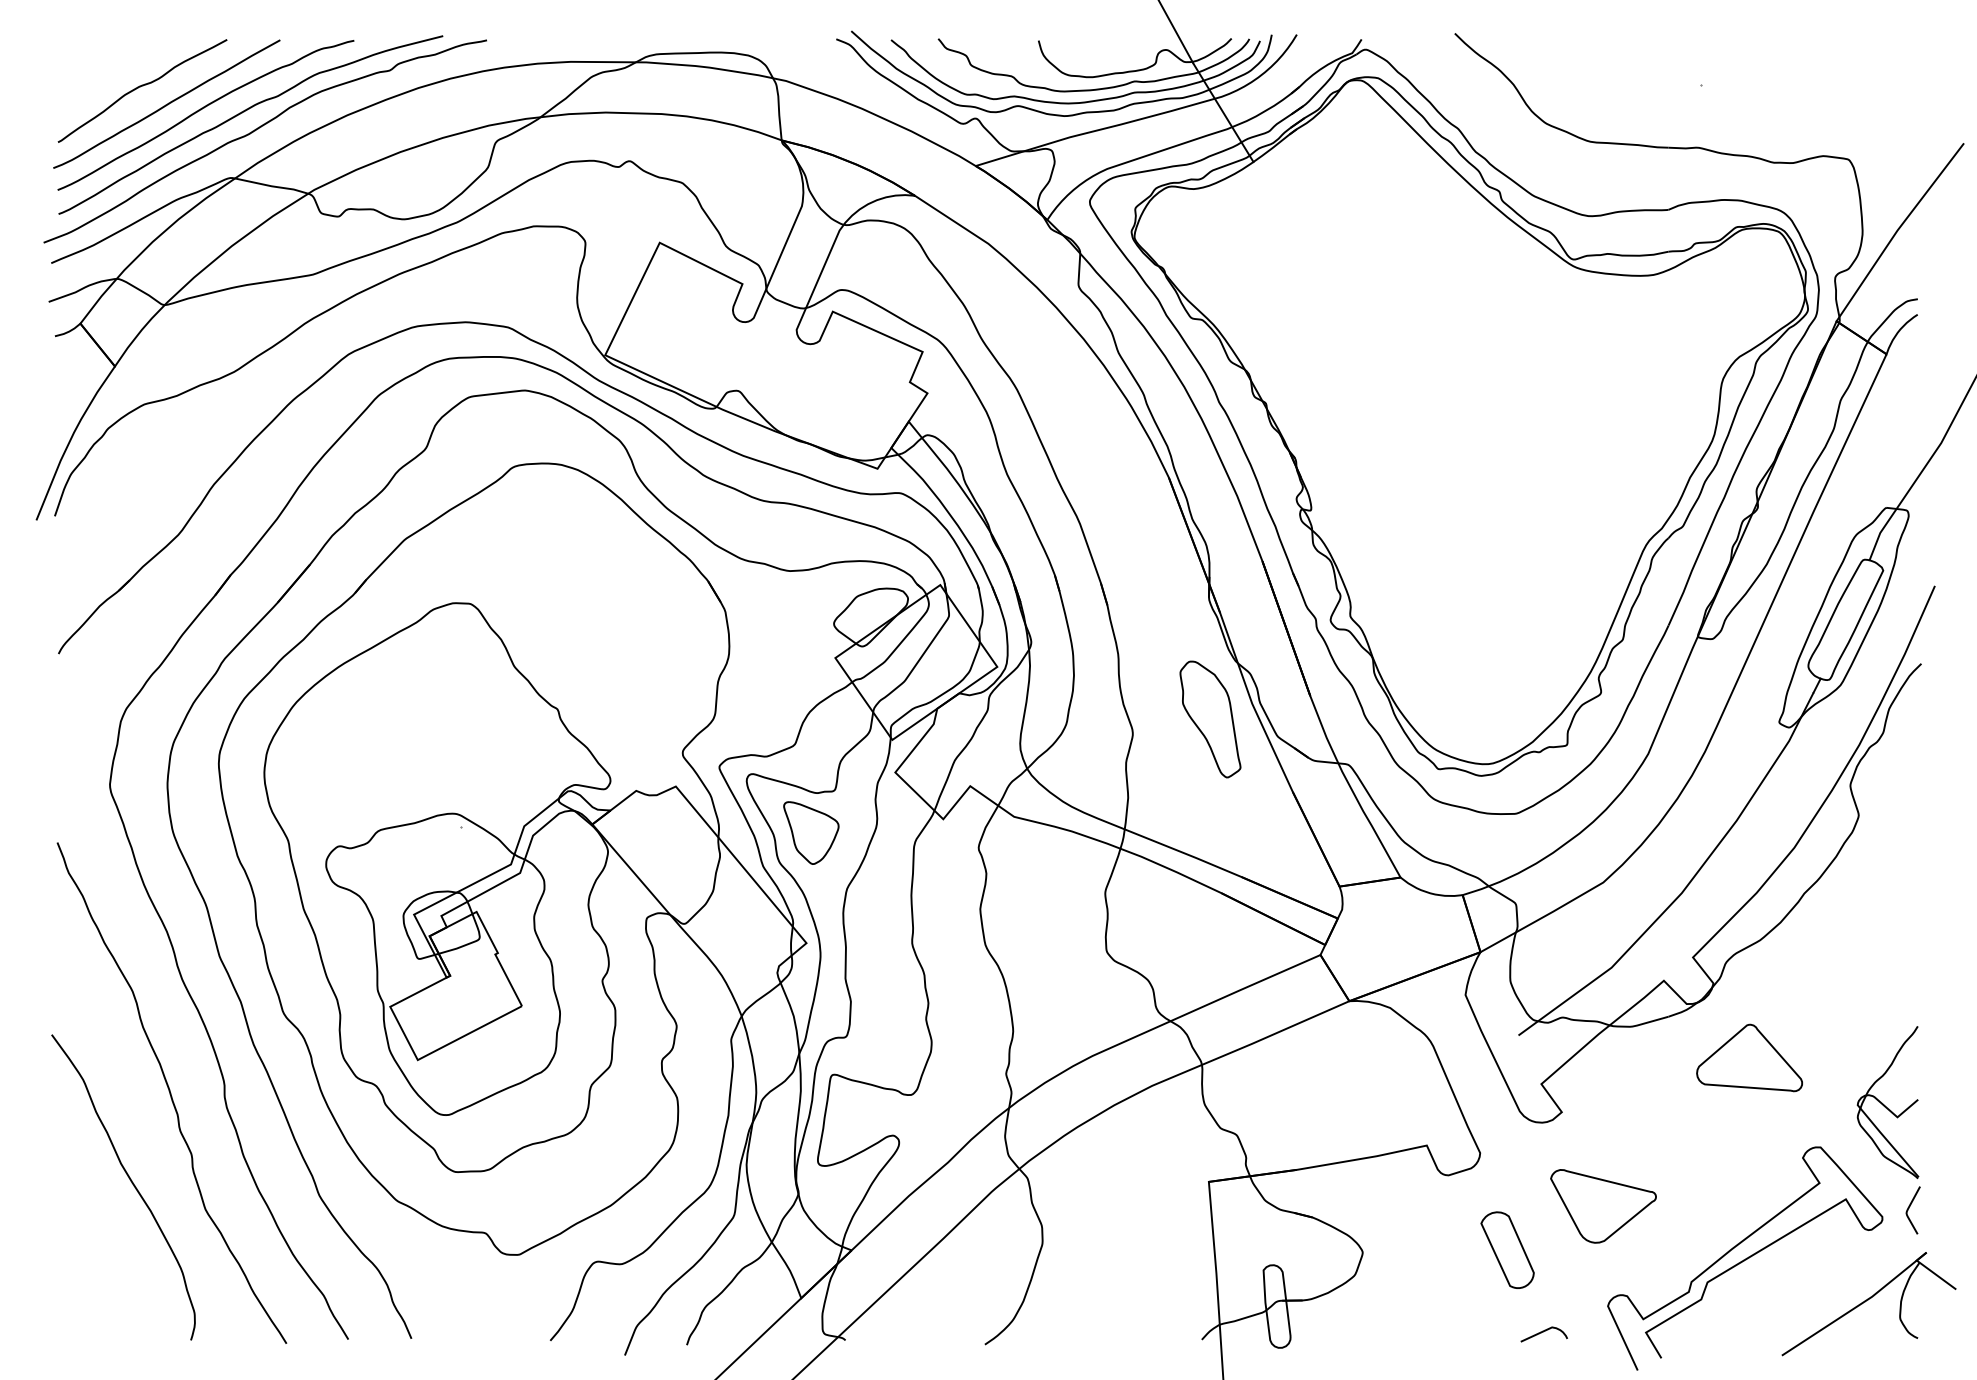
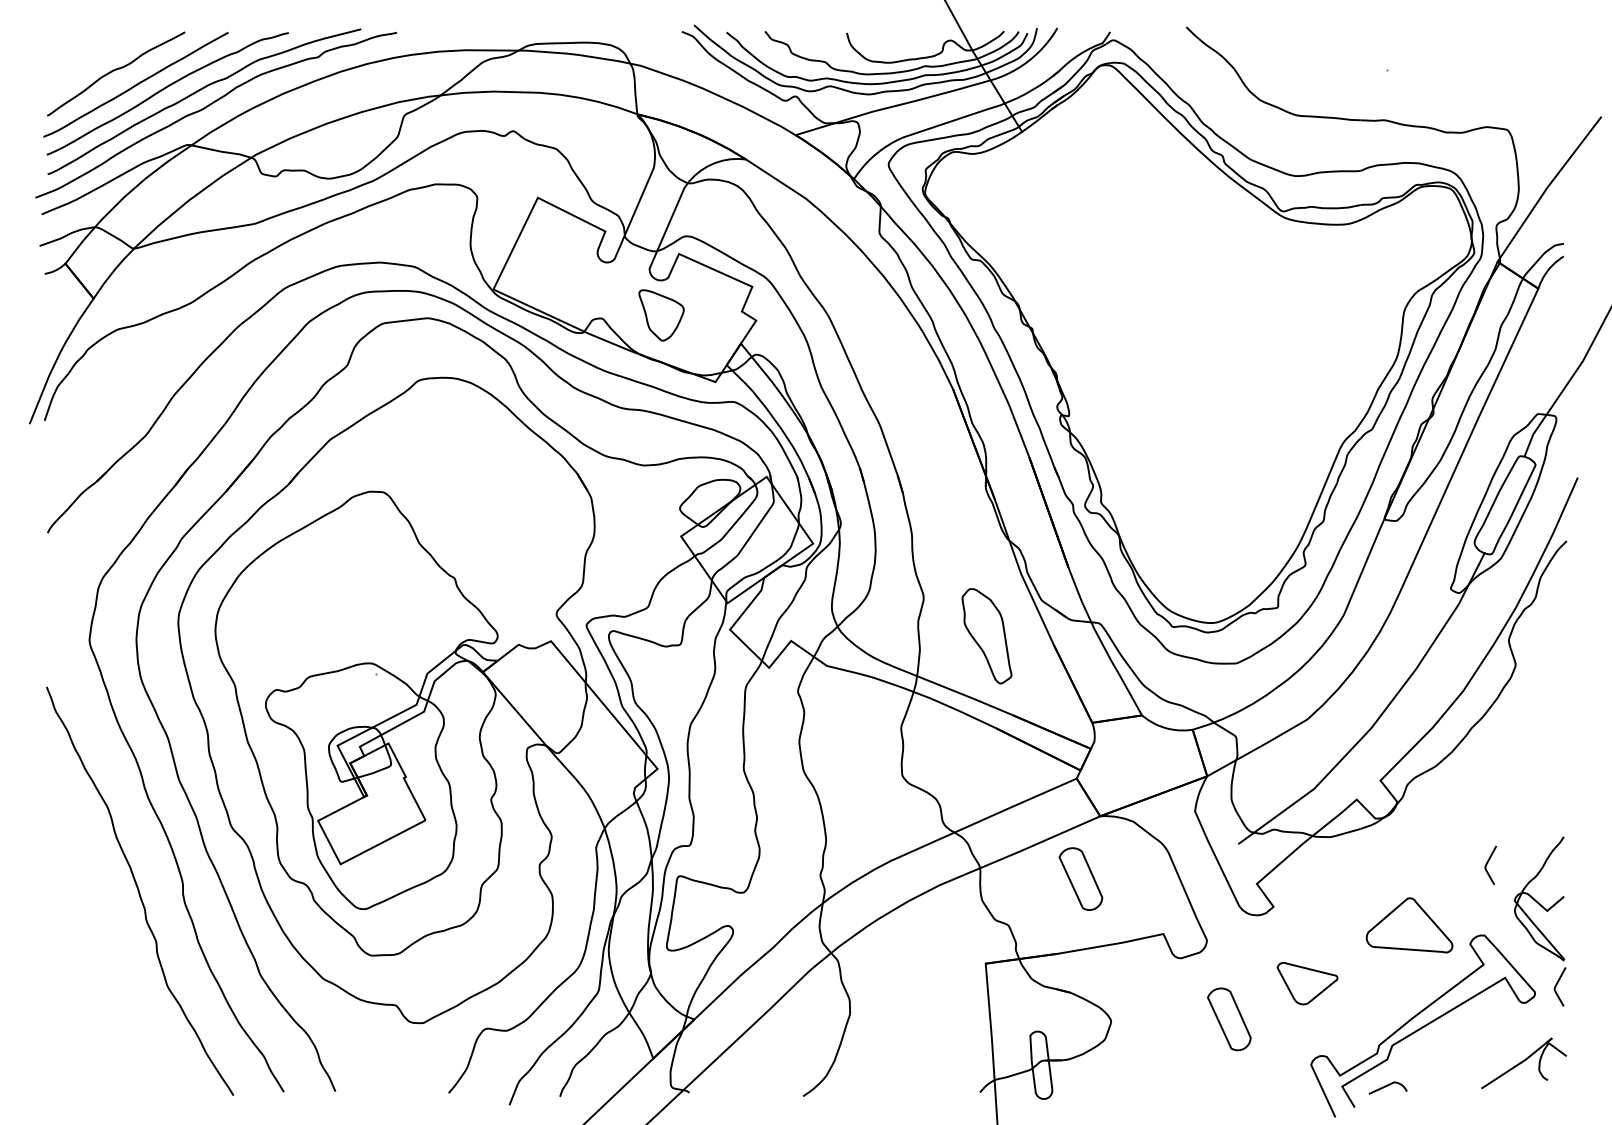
part: (1210, 719) -> (987, 636), moved
part: (811, 832) -> (661, 314), moved
part: (1749, 1057) -> (1409, 924), moved
curve: (1824, 1059) -> (1487, 863), added
part: (1325, 1077) -> (1080, 878), added
curve: (131, 1183) -> (107, 964), removed
part: (1603, 1206) -> (1307, 983), size x0.7
part: (1868, 1304) -> (1523, 1063), size x0.6
curve: (1543, 1332) -> (1387, 1086), moved

